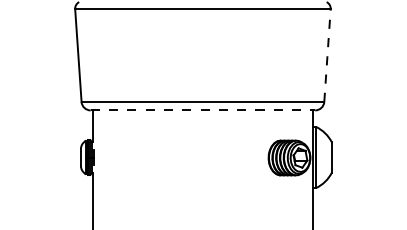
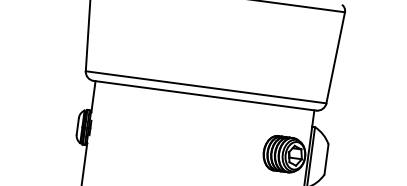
line: (327, 55) -> (335, 57), dashed -> solid
line: (203, 110) -> (205, 95), dashed -> solid

